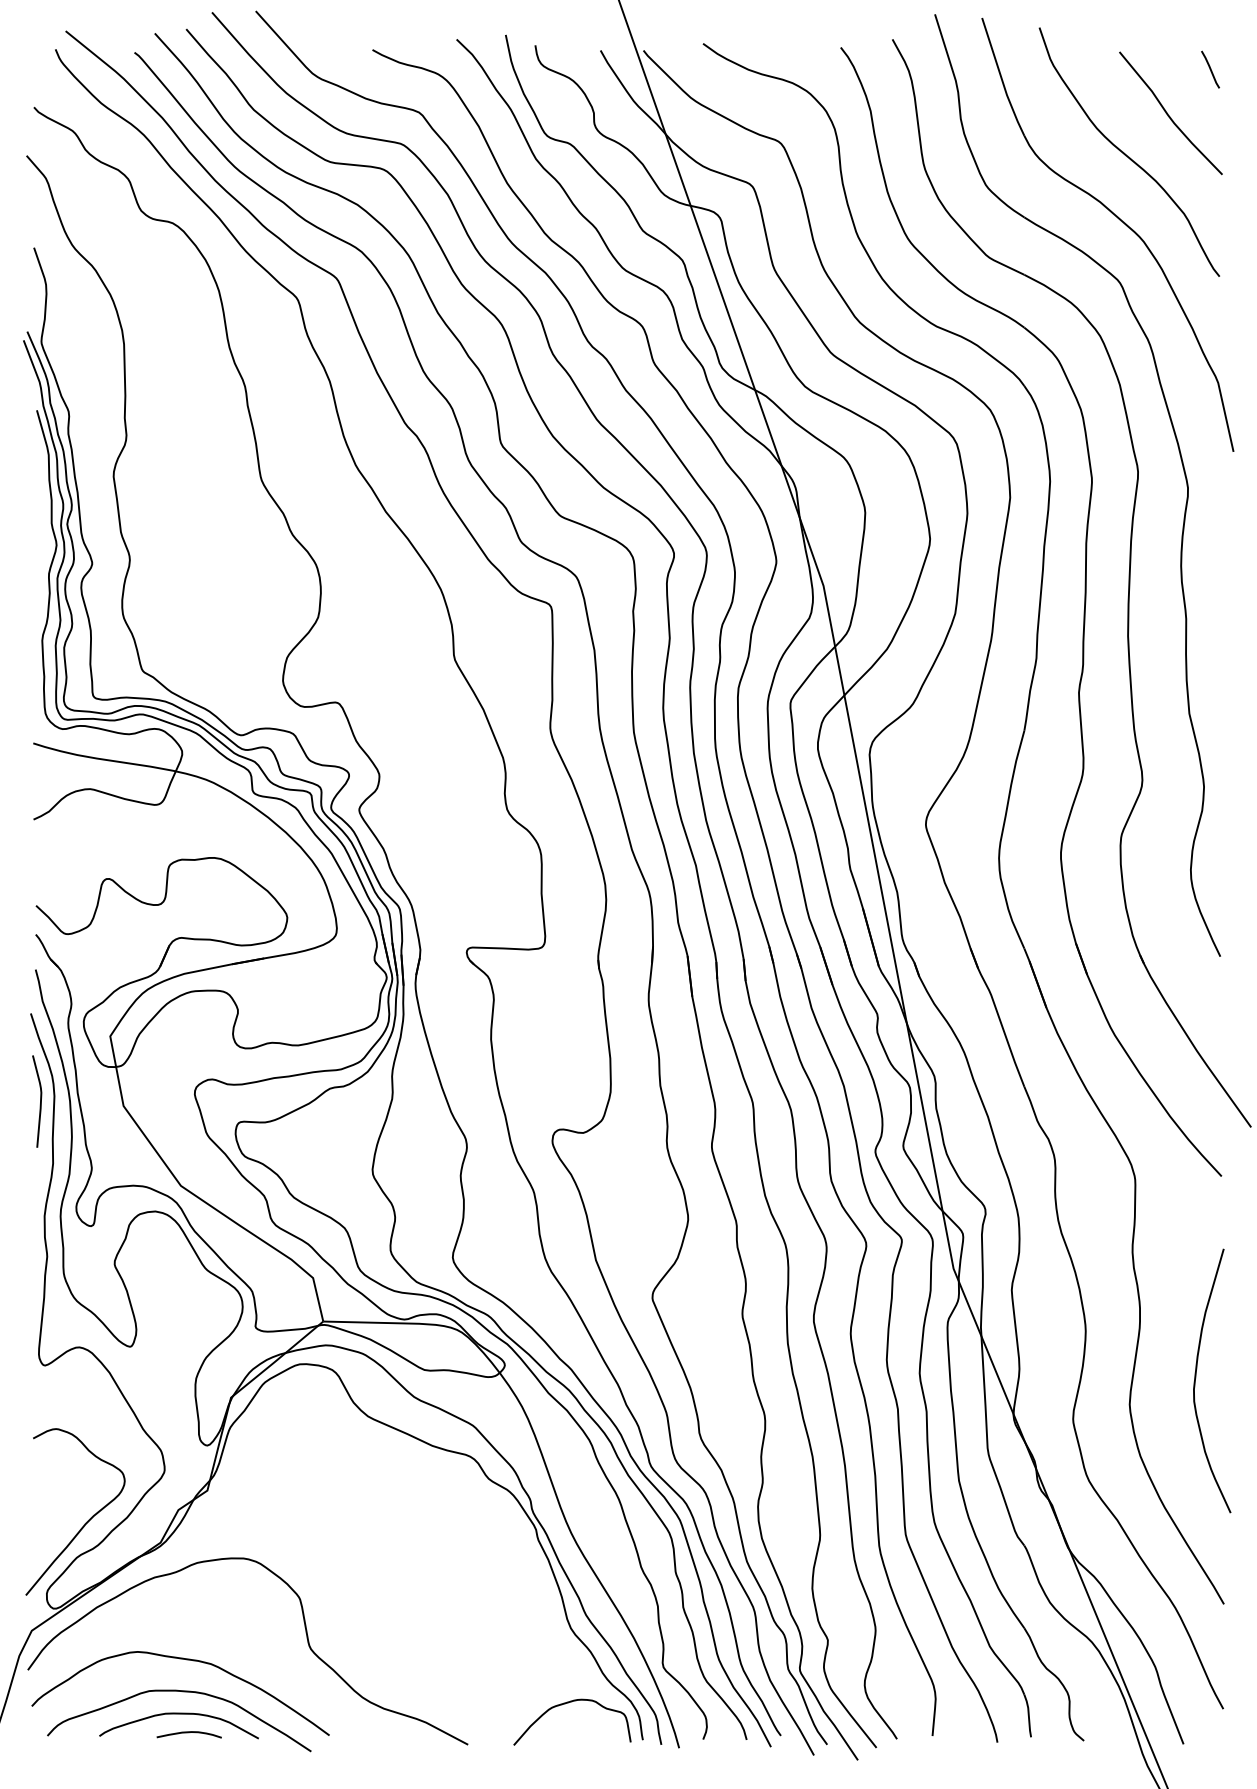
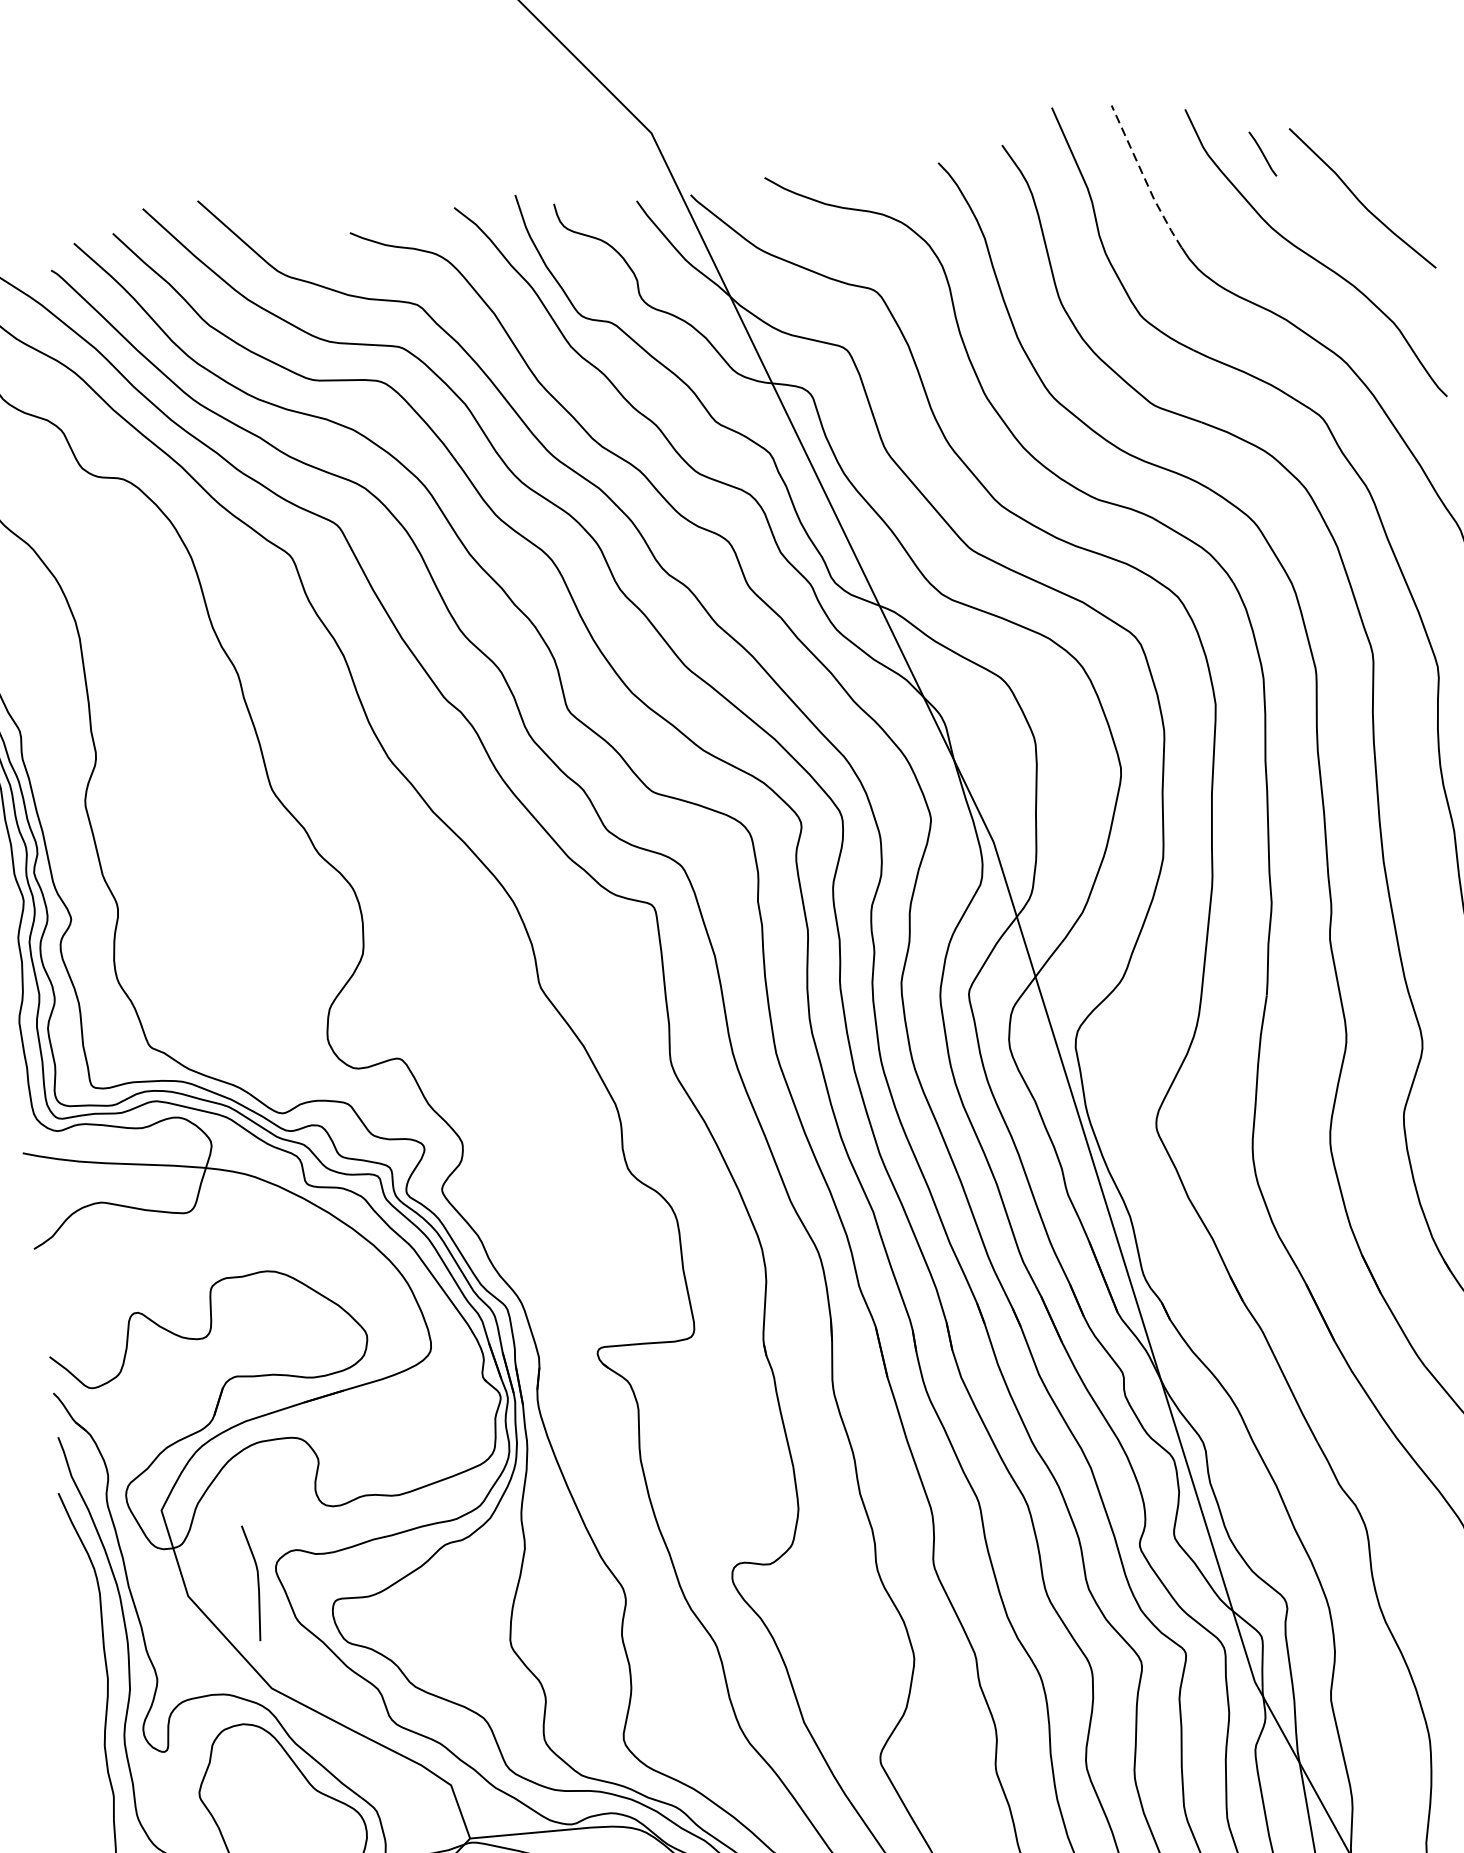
line: (1210, 69) -> (1262, 153), moved
line: (1001, 78) -> (1144, 178), solid -> dashed
curve: (40, 1101) -> (257, 1582), moved

